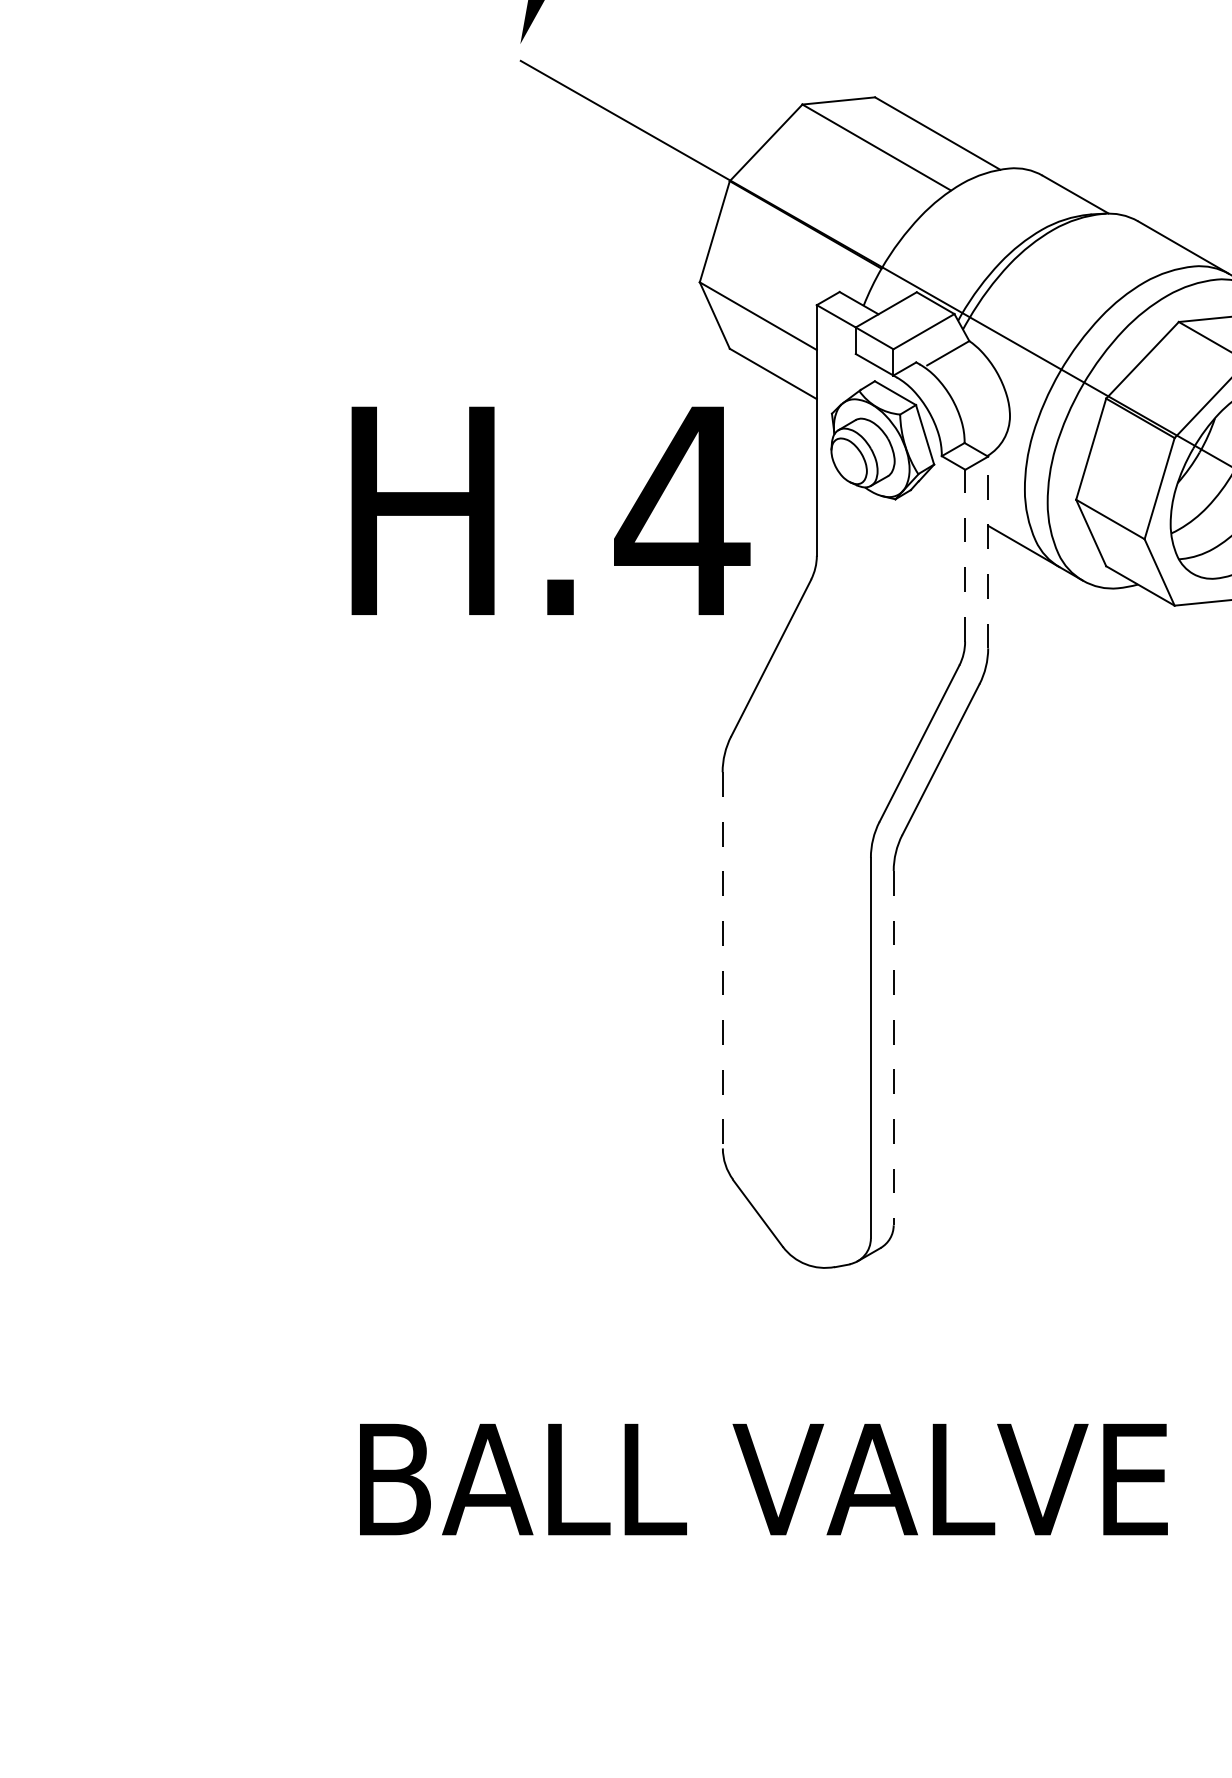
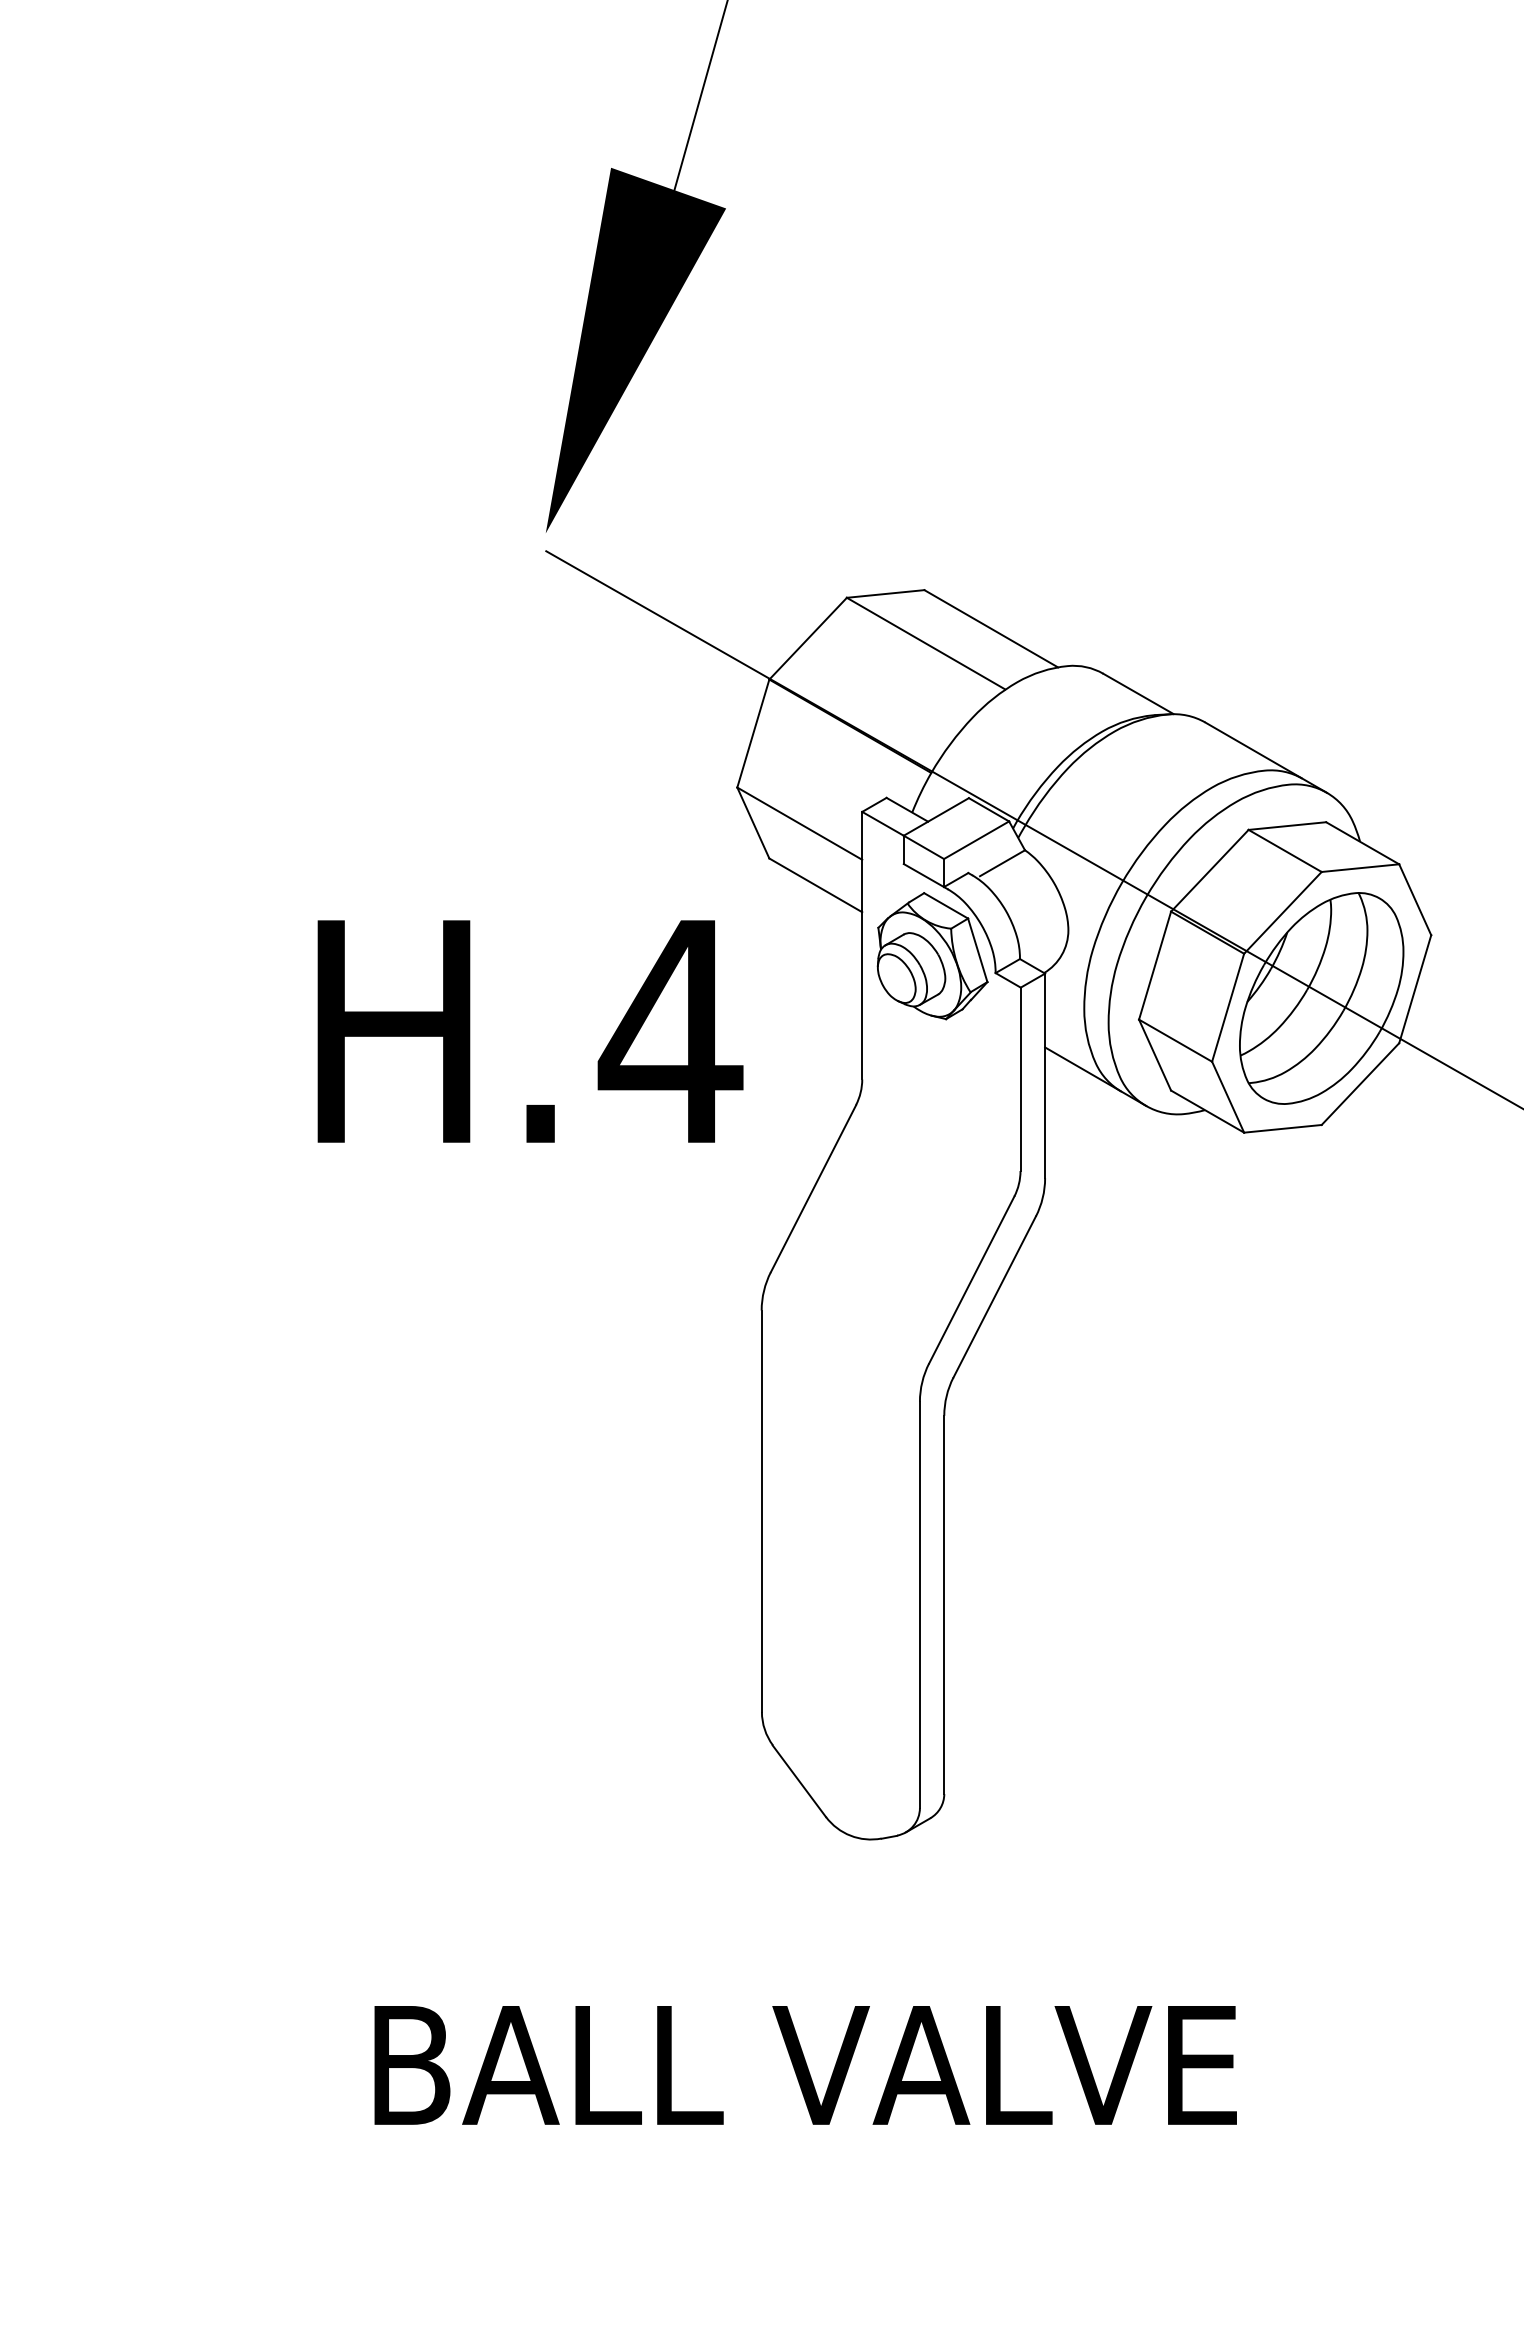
text: (551, 510) -> (530, 1031), moved
line: (988, 552) -> (1045, 1075), dashed -> solid
line: (965, 555) -> (1020, 1079), dashed -> solid
line: (722, 960) -> (761, 1511), dashed -> solid
line: (893, 1048) -> (944, 1605), dashed -> solid

